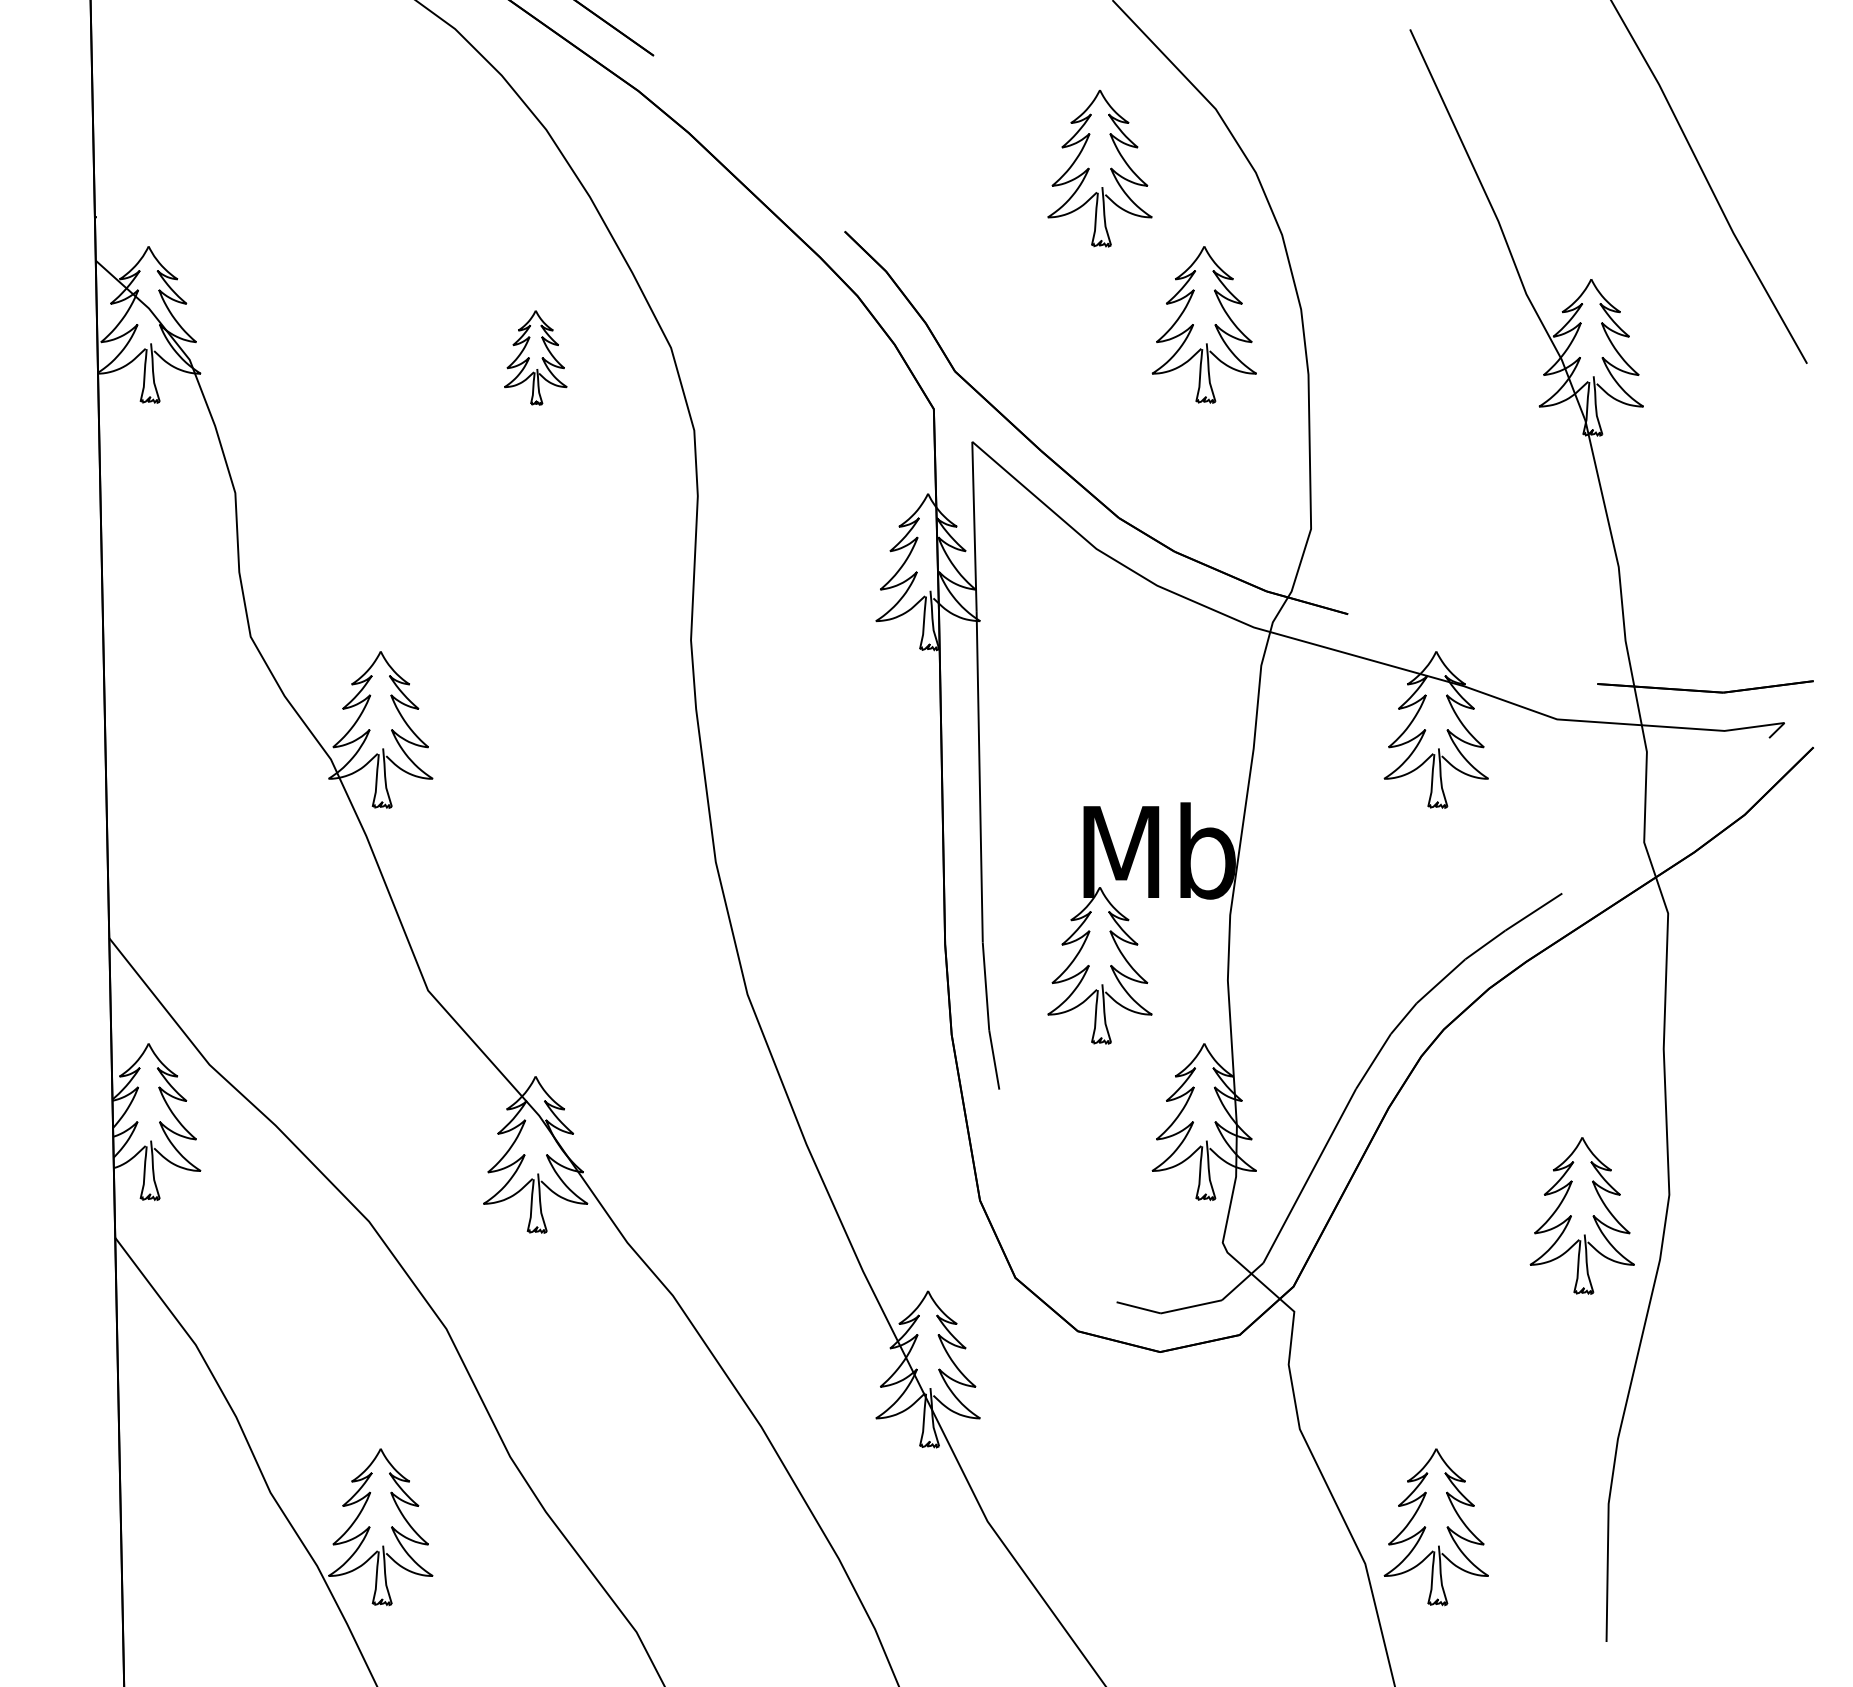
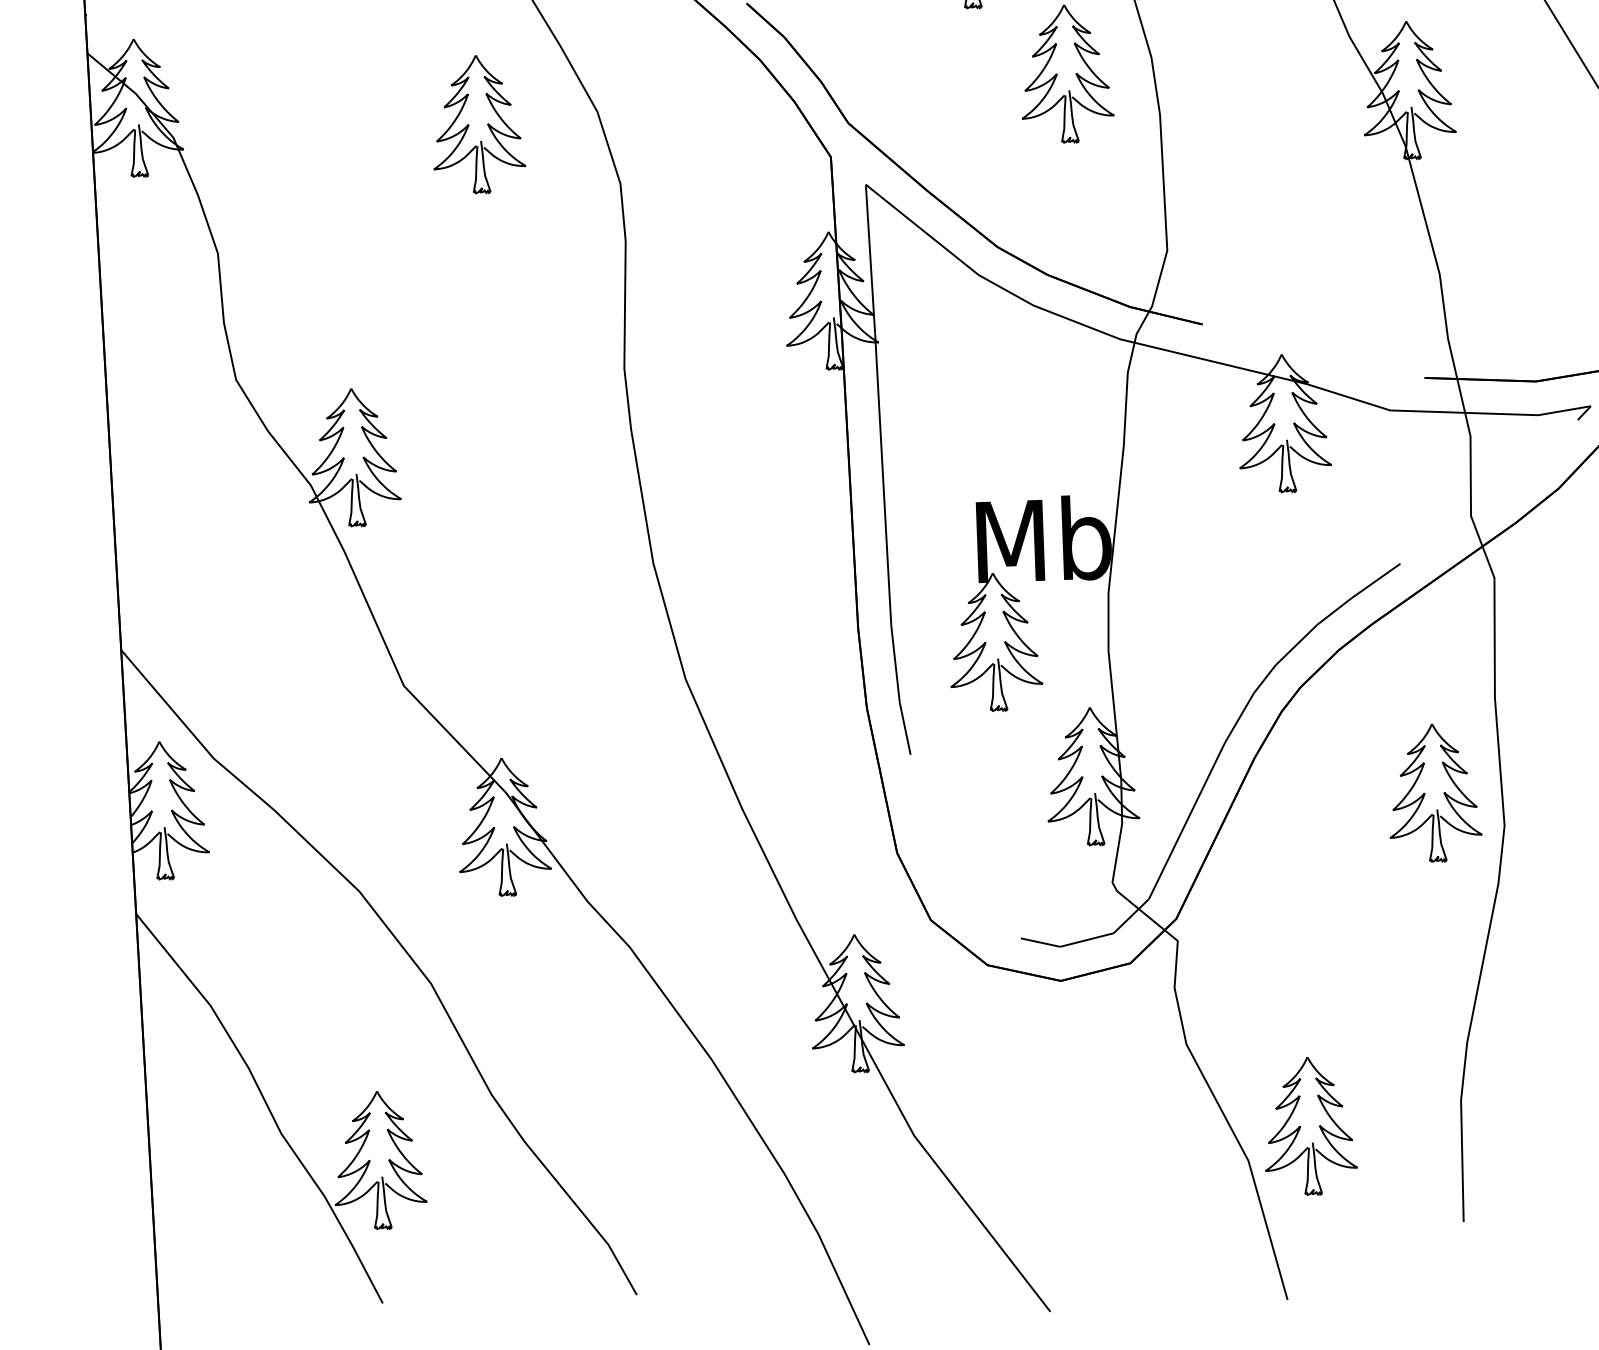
part: (535, 357) -> (478, 124), size x1.67
part: (1581, 1215) -> (1433, 792), moved

